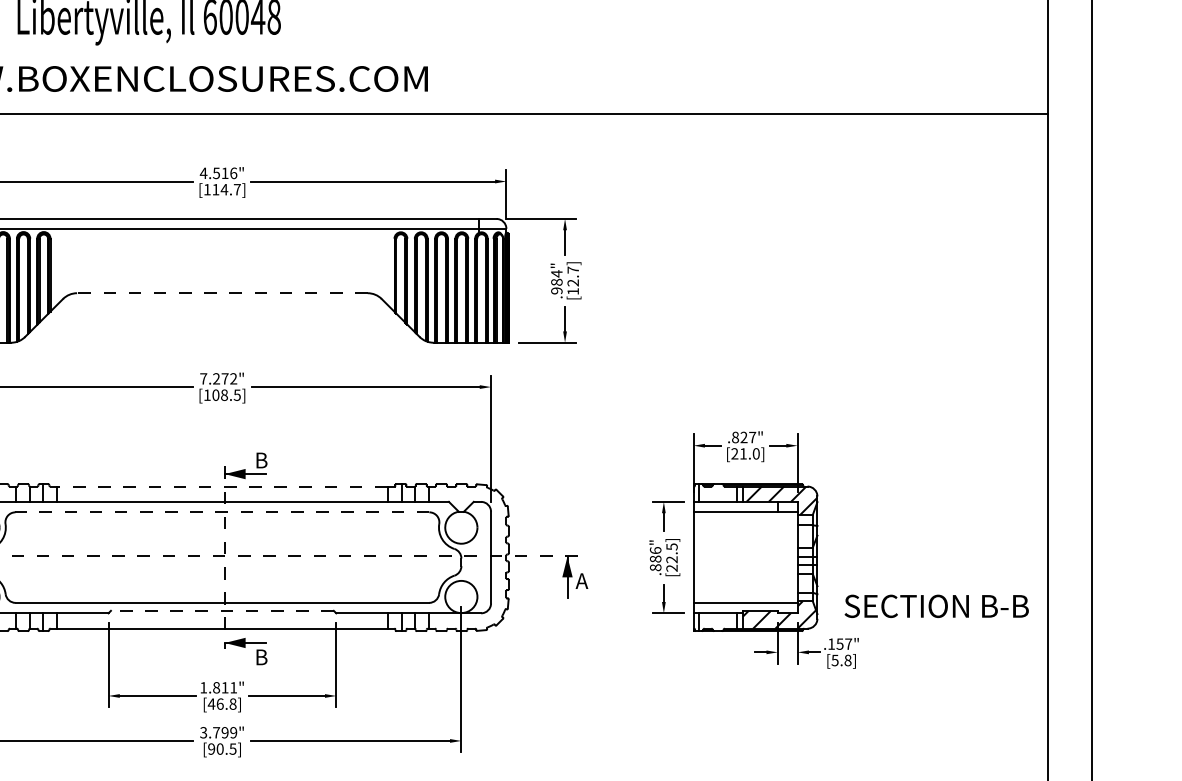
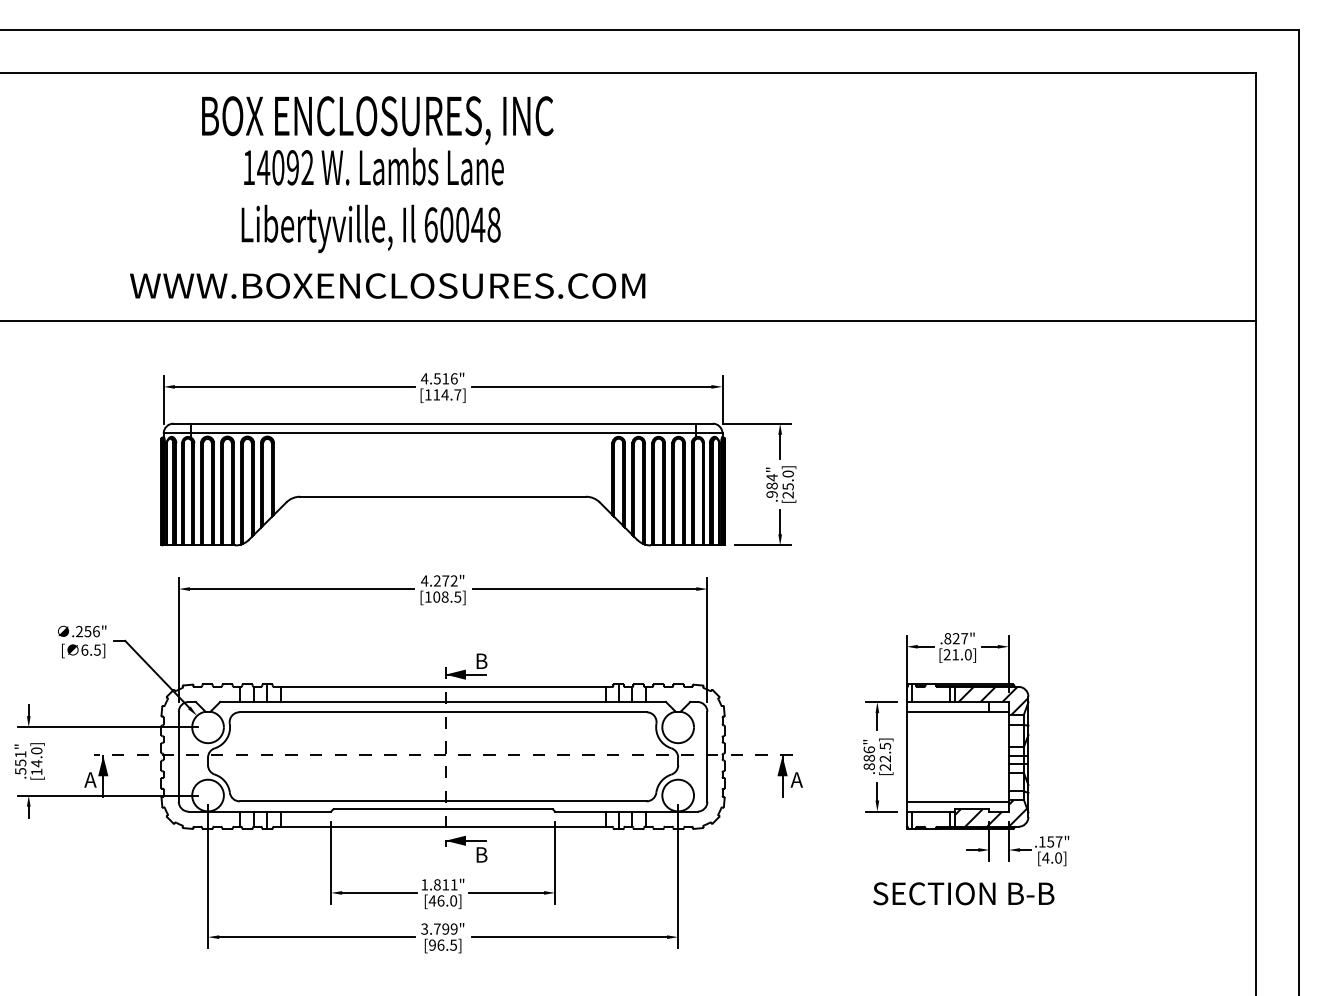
text: (572, 280) -> (787, 484), [12.7] -> [25.0]
line: (222, 292) -> (443, 496), dashed -> solid
text: (203, 378) -> (424, 580), 7.272" -> 4.272"
line: (221, 486) -> (442, 686), dashed -> solid
line: (222, 512) -> (443, 712), dashed -> solid
text: (936, 606) -> (963, 893), moved
line: (222, 611) -> (443, 809), dashed -> solid
text: (840, 659) -> (1051, 857), [5.8] -> [4.0]
text: (232, 703) -> (453, 900), [46.8] -> [46.0]
text: (219, 748) -> (440, 944), [90.5] -> [96.5]

